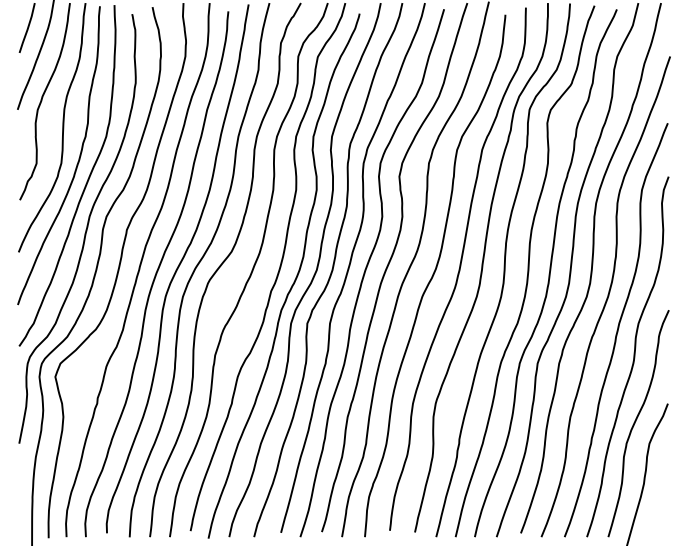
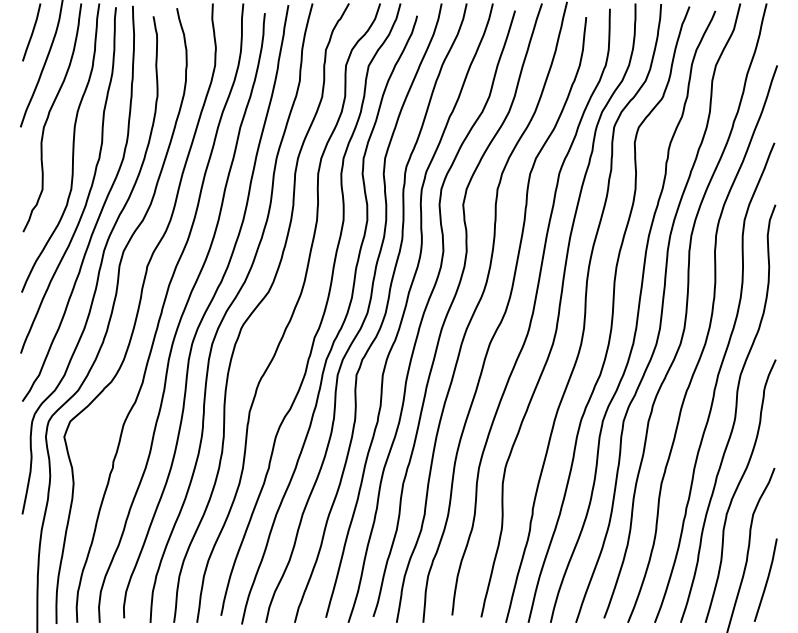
line: (660, 499) -> (766, 579), added

